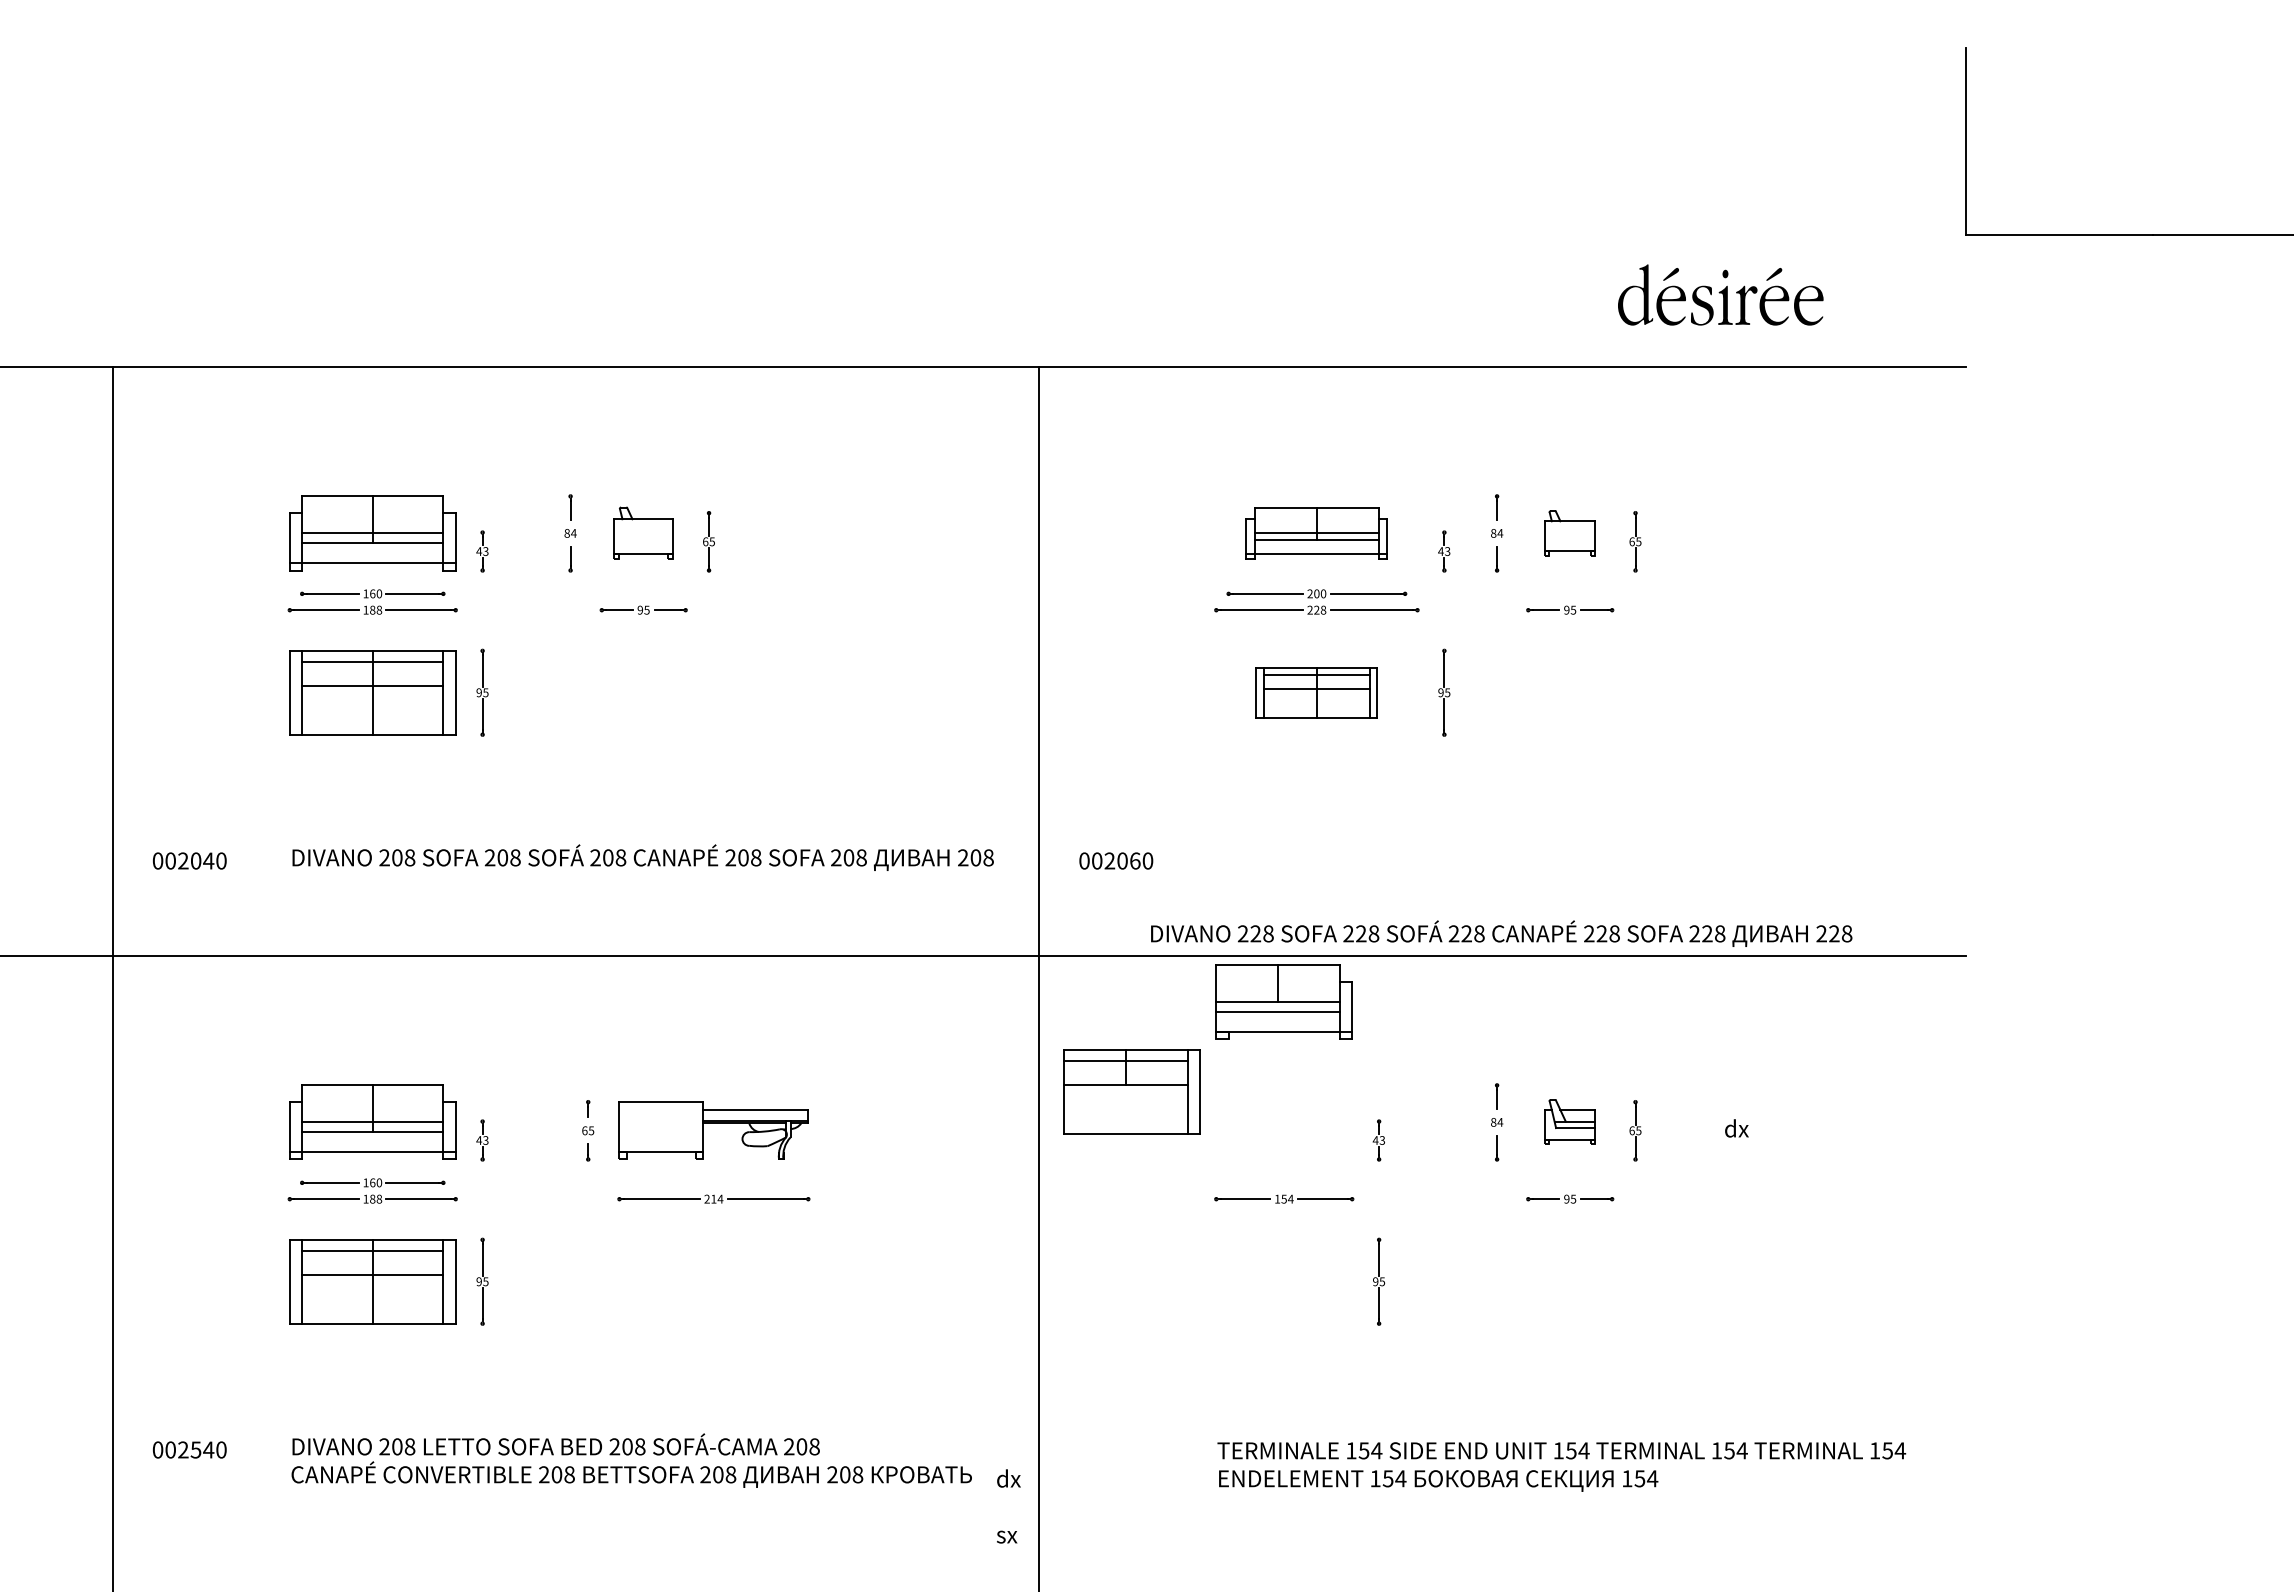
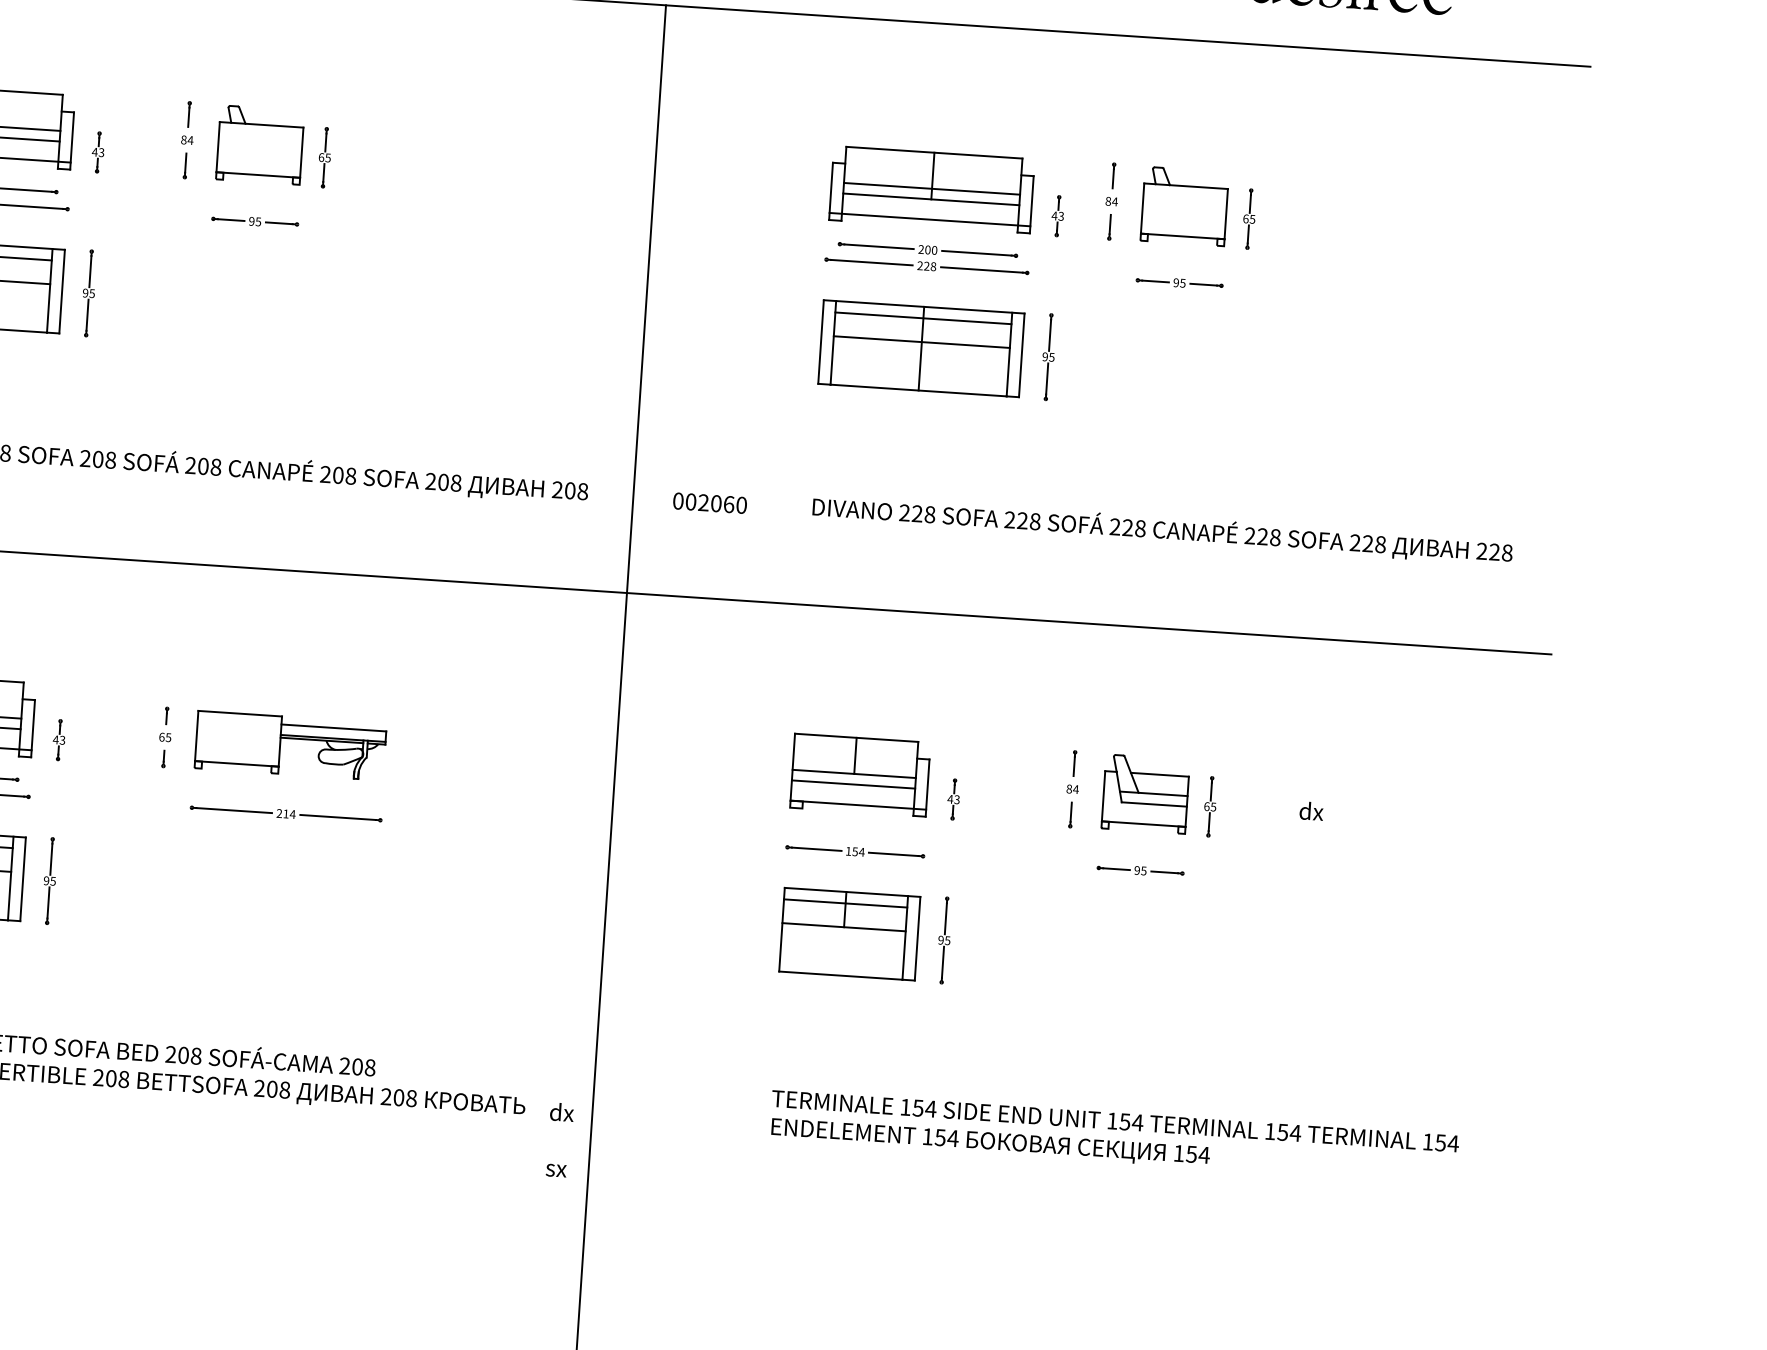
part: (643, 533) -> (260, 145), size x1.43
part: (1316, 533) -> (931, 189), size x1.43
part: (1569, 533) -> (1184, 206), size x1.67
part: (1316, 692) -> (921, 348), size x1.67
text: (1501, 933) -> (1162, 529), moved
part: (1283, 1001) -> (859, 774), moved
part: (1131, 1091) -> (849, 933), moved
part: (1569, 1121) -> (1145, 793), size x1.67

